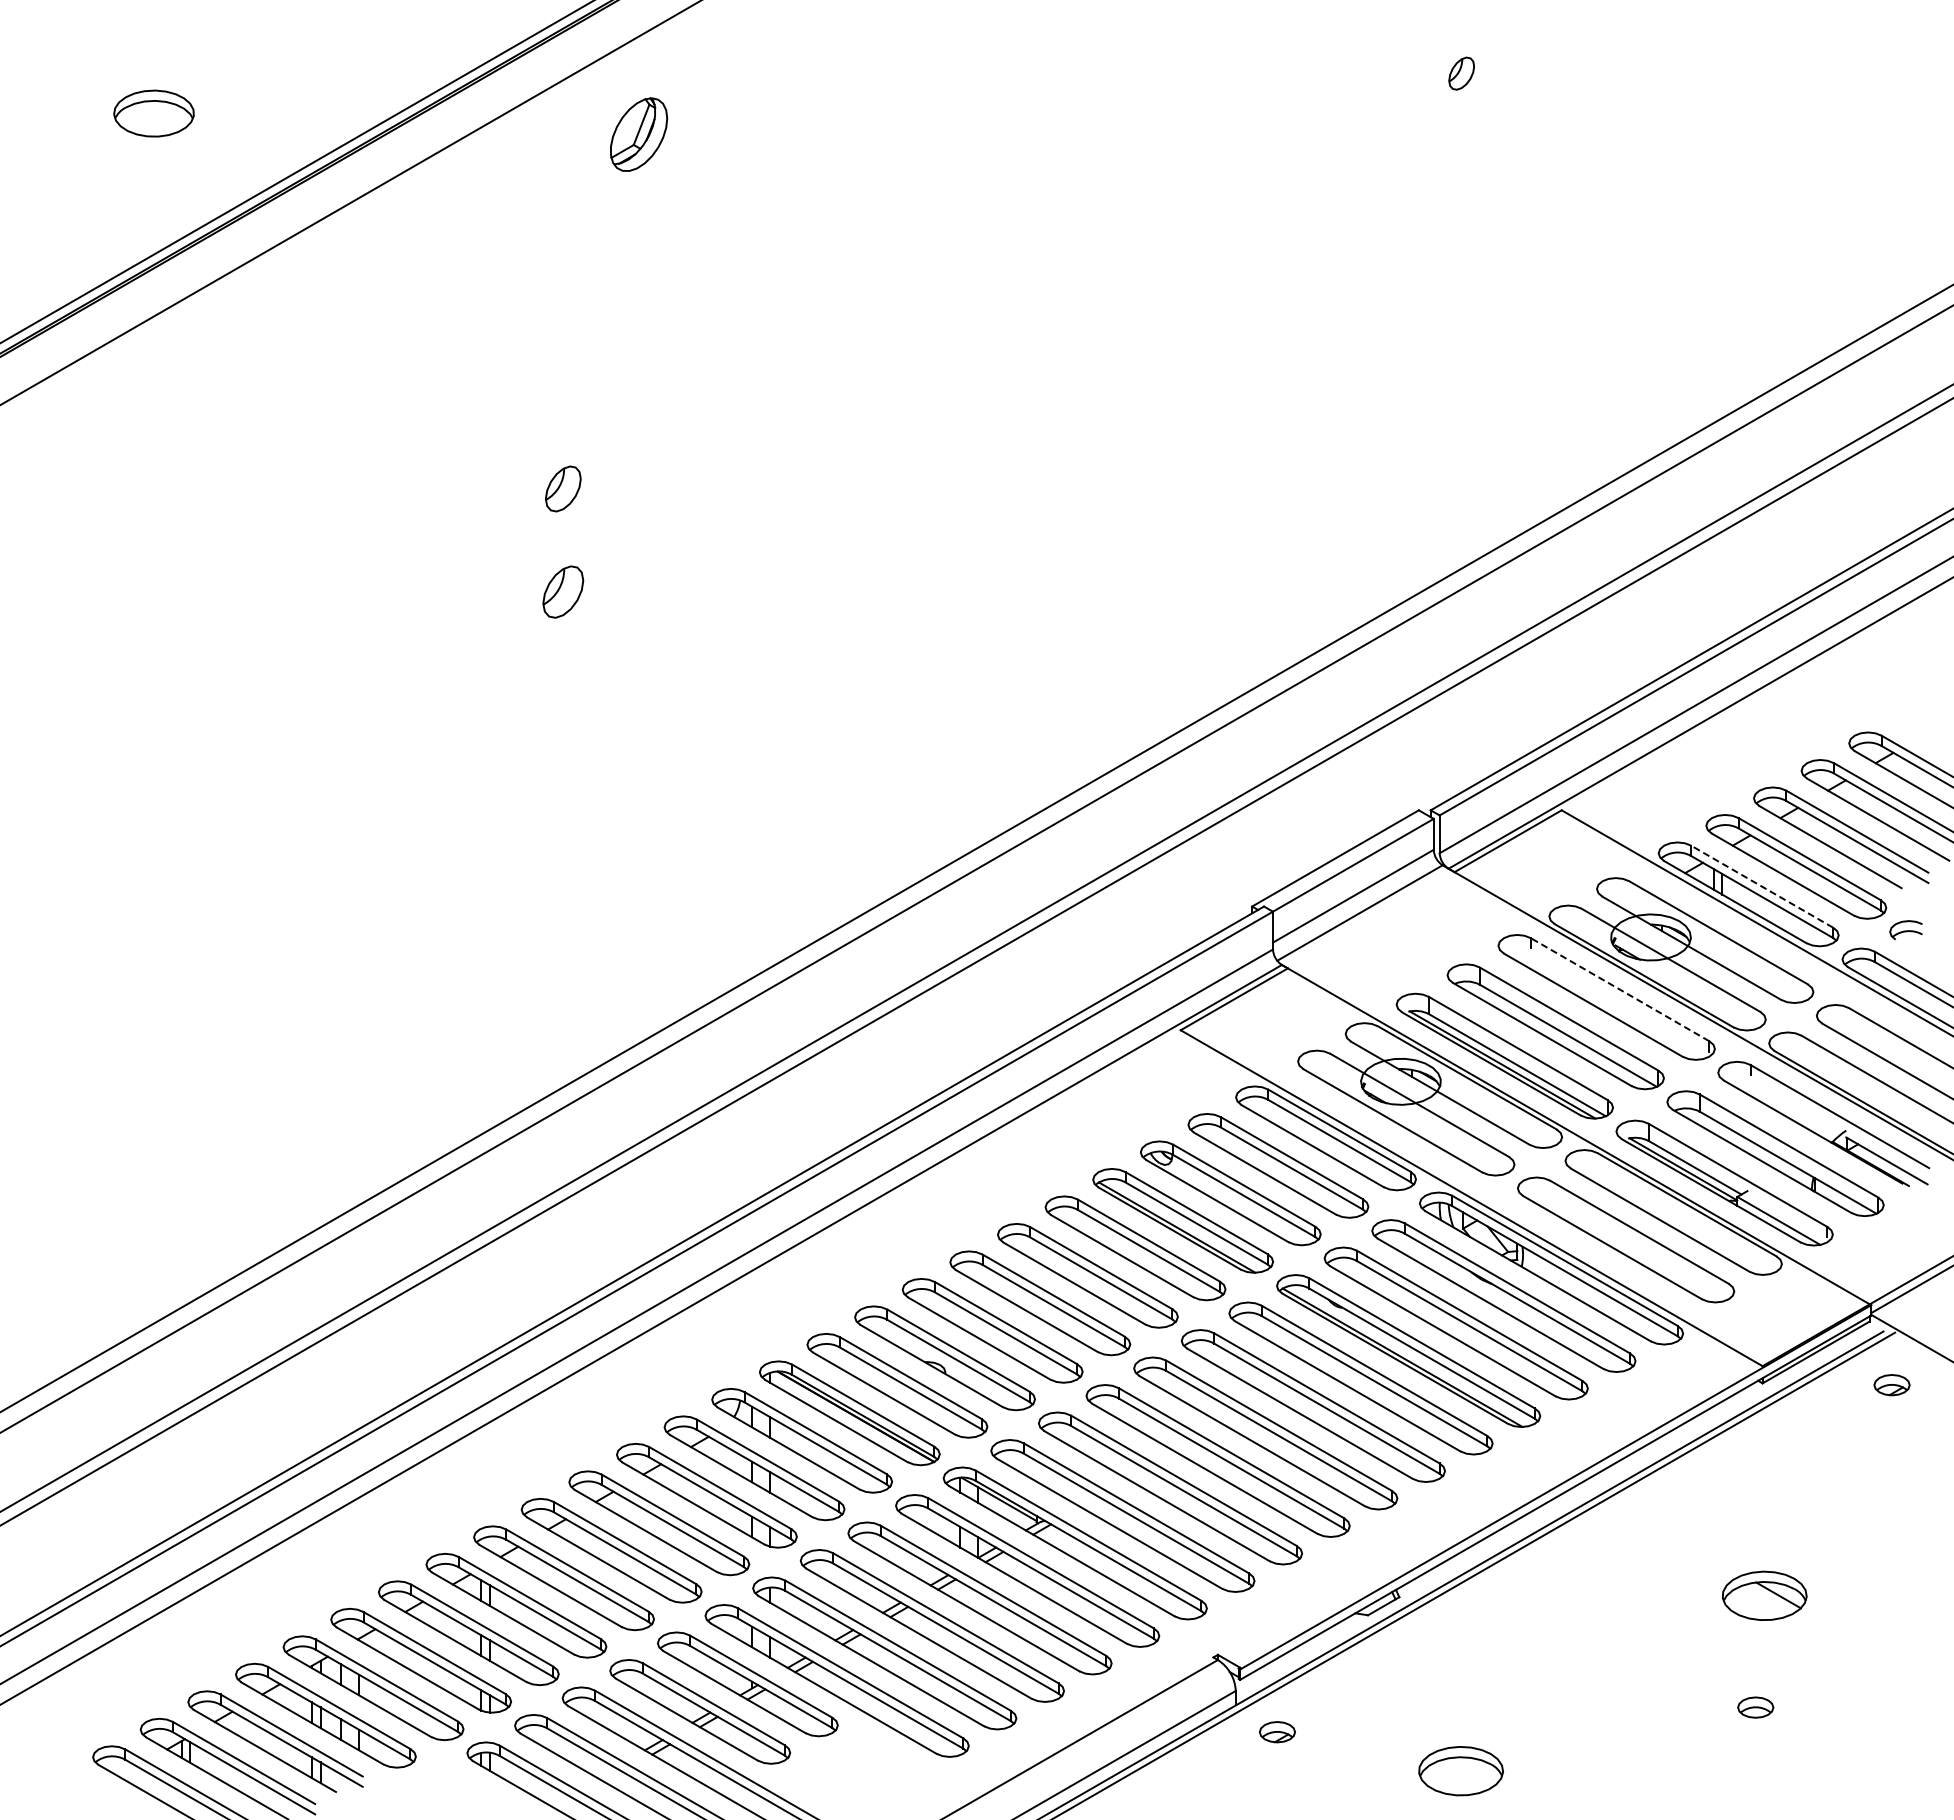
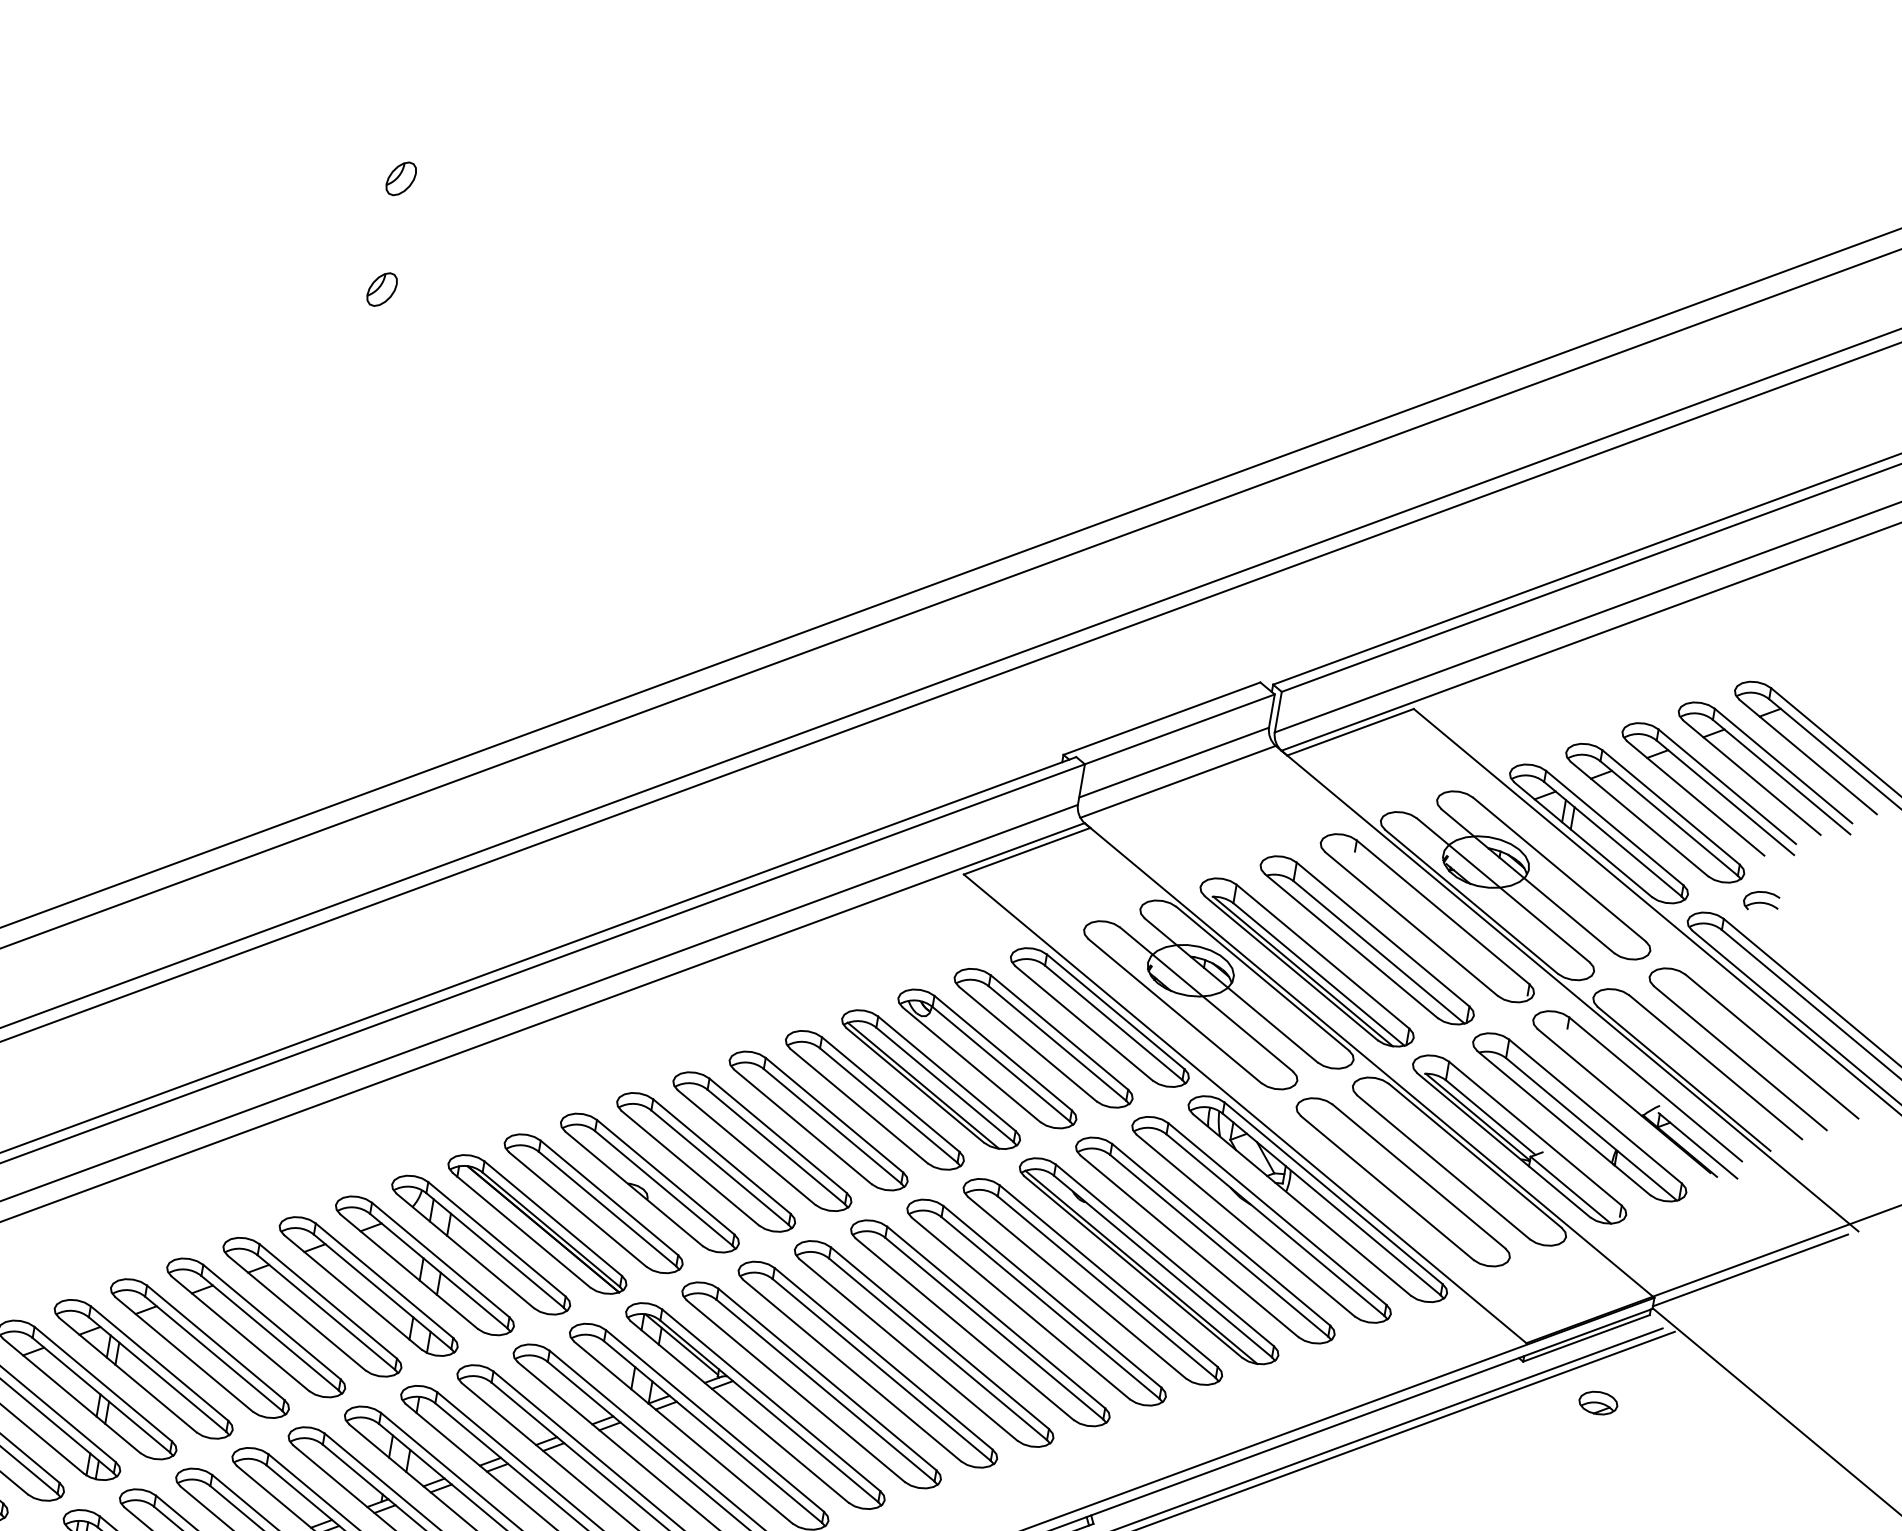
part: (563, 489) -> (401, 179), size x0.71
part: (563, 592) -> (382, 289), size x0.62
line: (1761, 886) -> (1614, 827), dashed -> solid
line: (1619, 989) -> (1442, 912), dashed -> solid
part: (1891, 1385) -> (1597, 1403), moved

